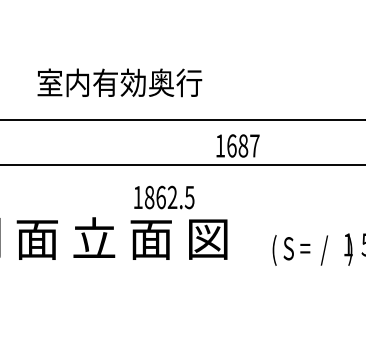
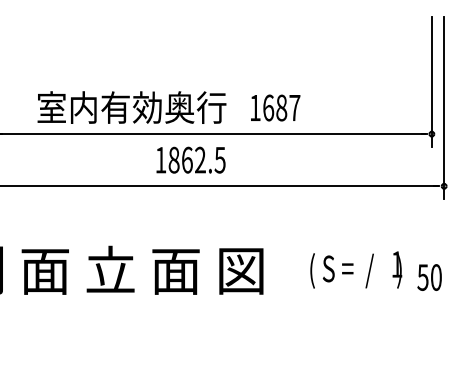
text: (119, 82) -> (131, 107), moved
text: (237, 145) -> (275, 107), moved
text: (163, 196) -> (190, 159), moved
text: (312, 249) -> (356, 269), moved

